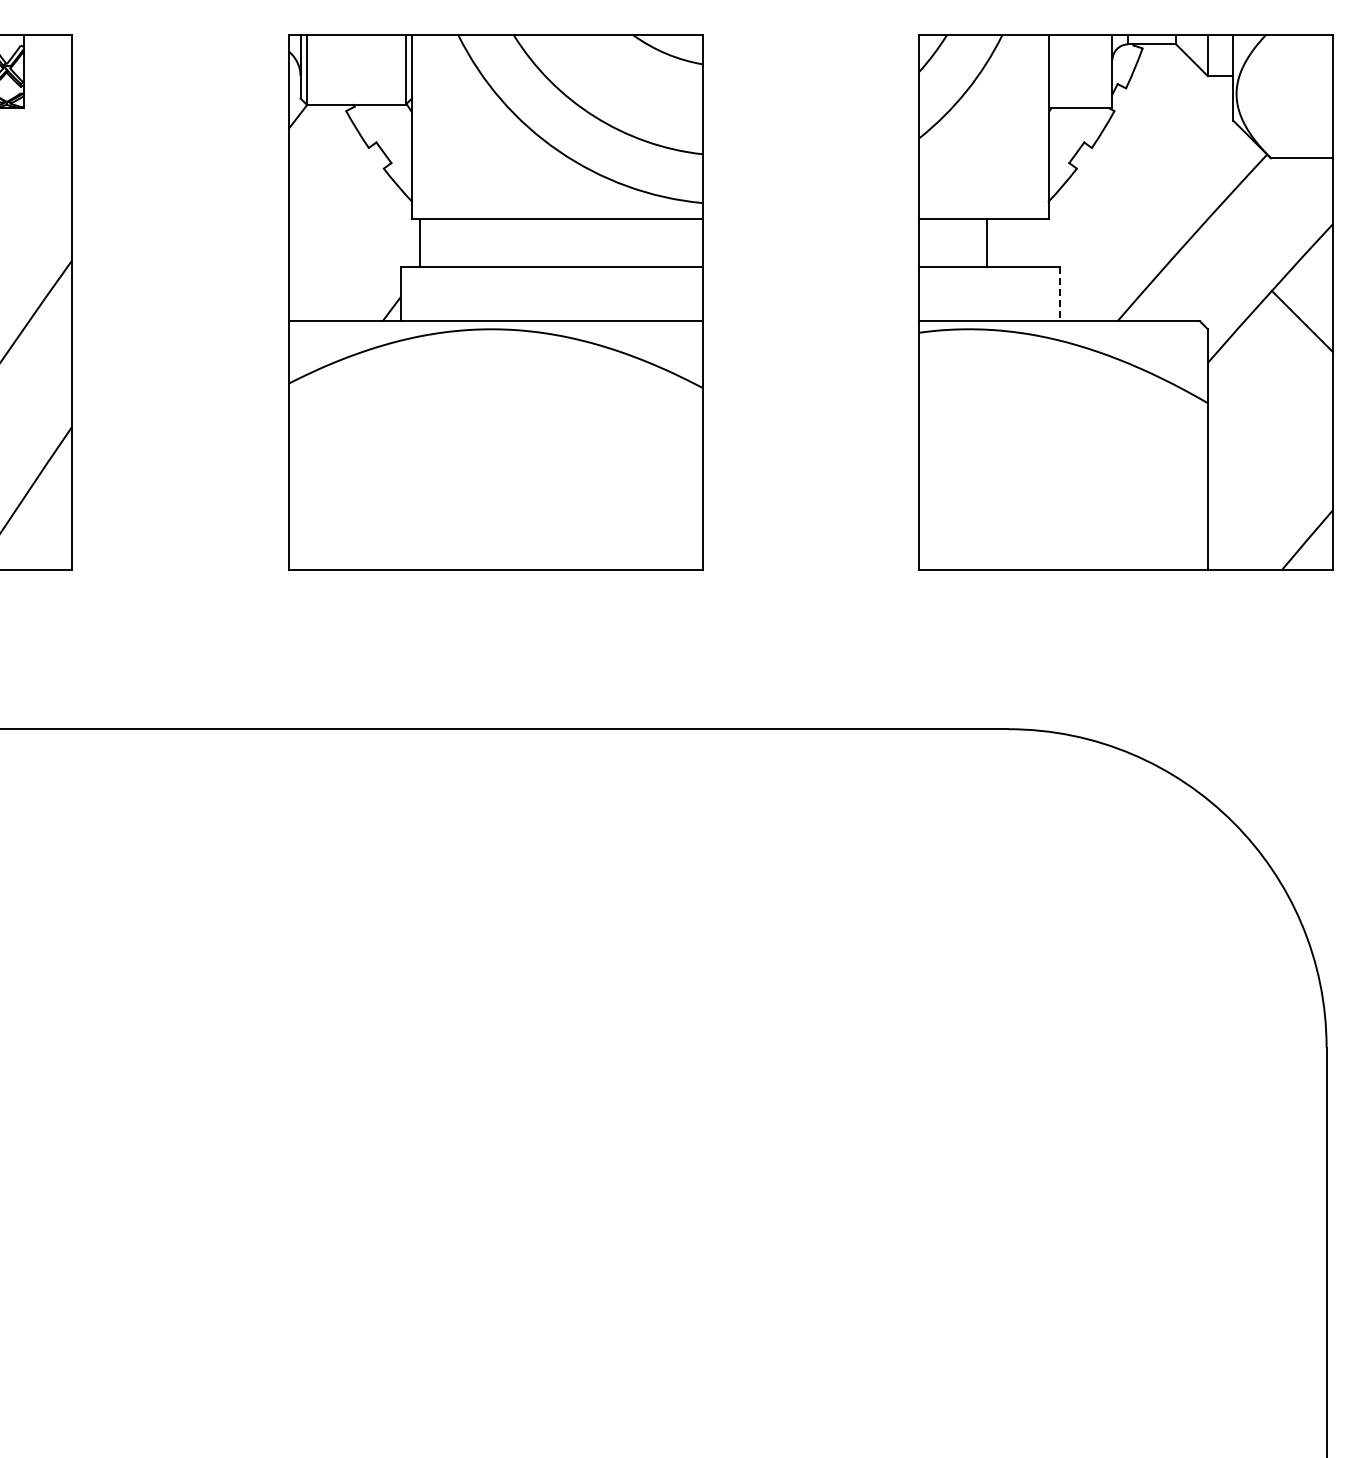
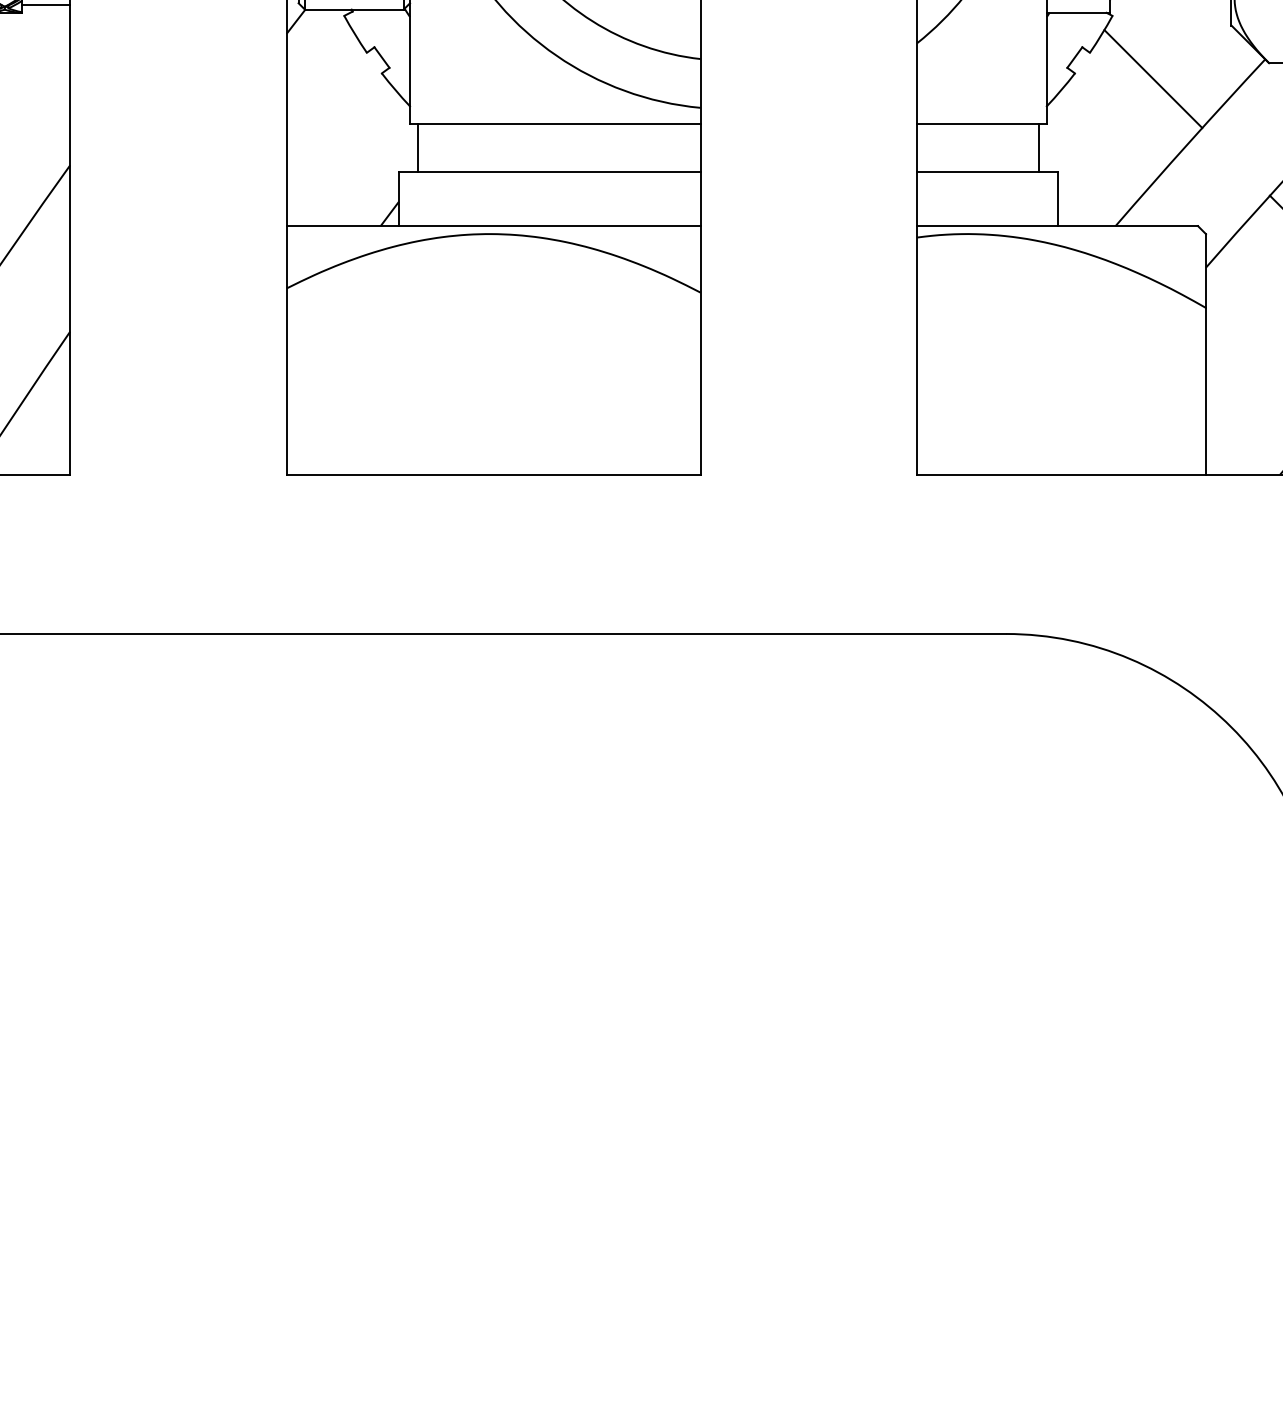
line: (47, 100) -> (45, 5), added
line: (1155, 174) -> (1153, 79), added
line: (986, 243) -> (1038, 148), moved
line: (1059, 294) -> (1057, 199), dashed -> solid

